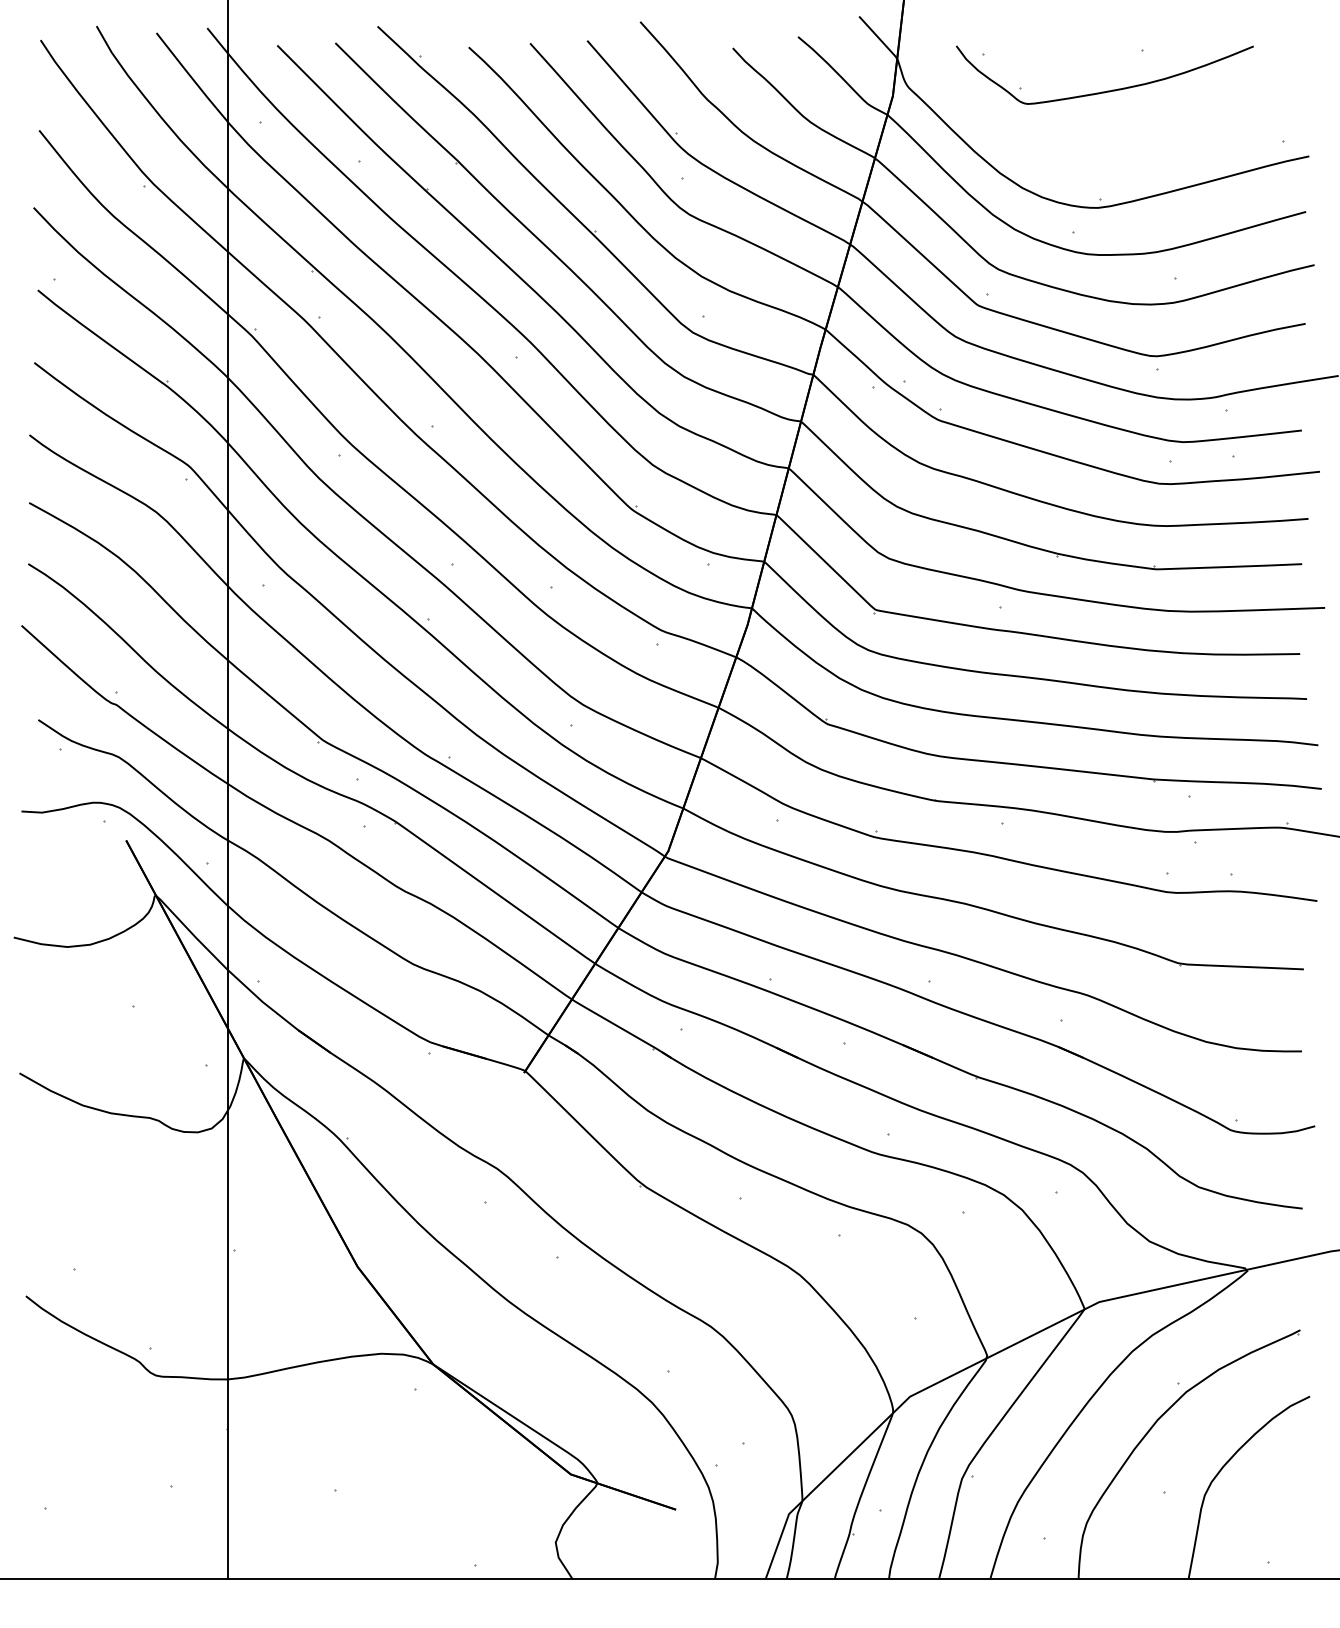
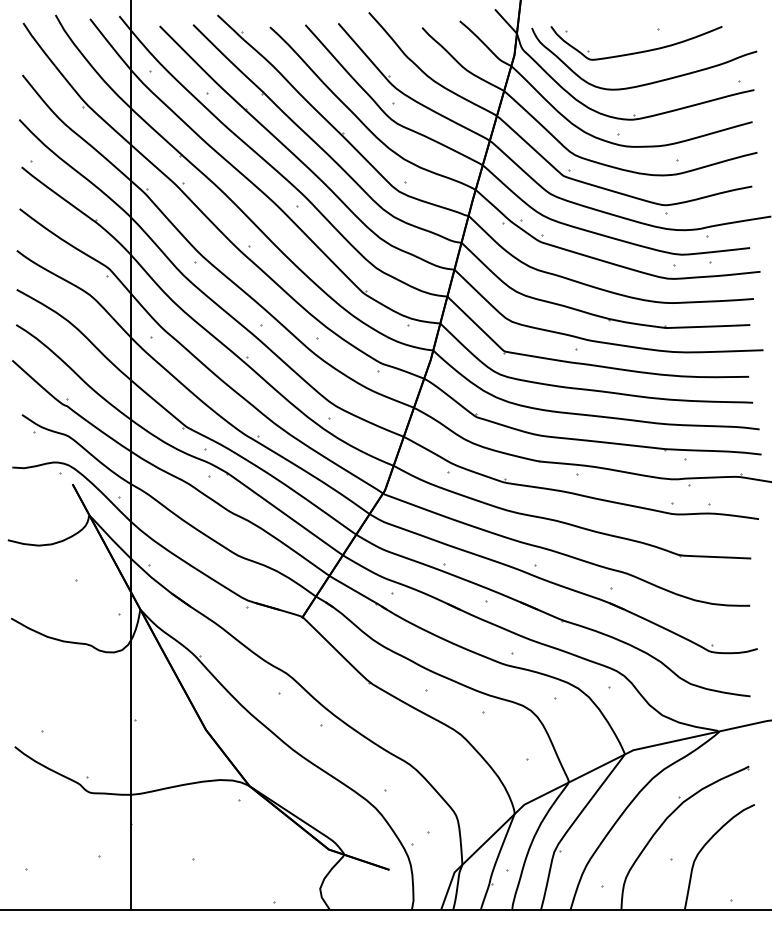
curve: (1127, 143) -> (649, 82), added

